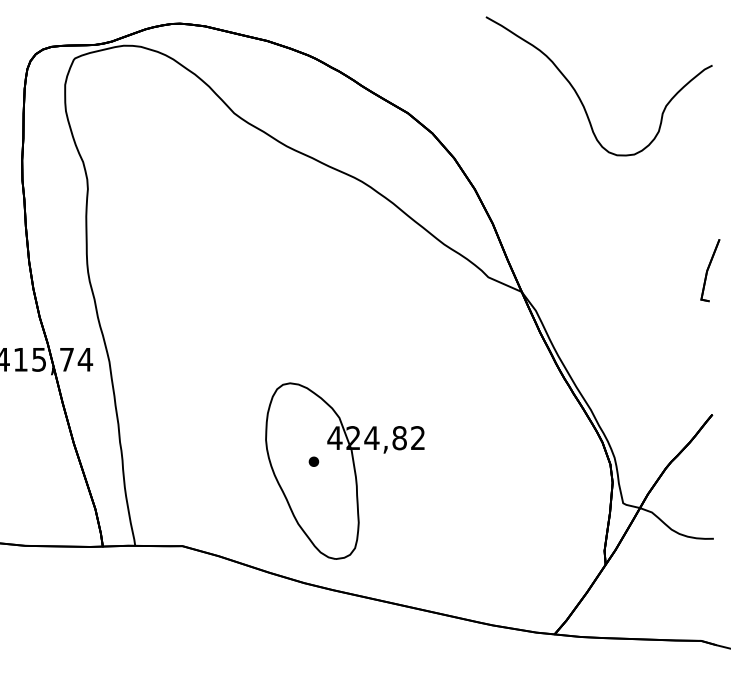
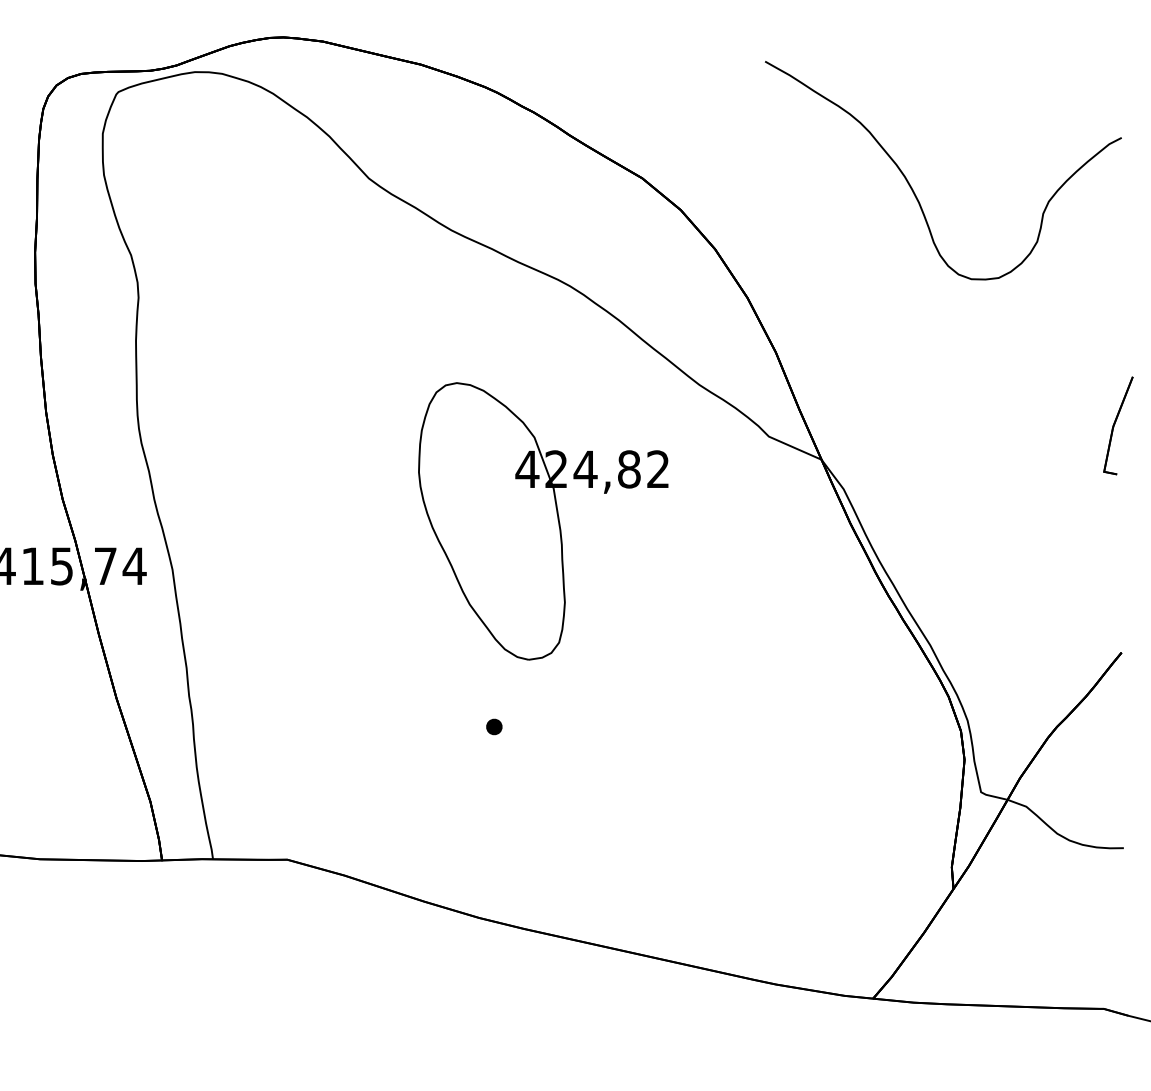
curve: (581, 99) -> (915, 191), moved
part: (344, 470) -> (542, 520), moved

